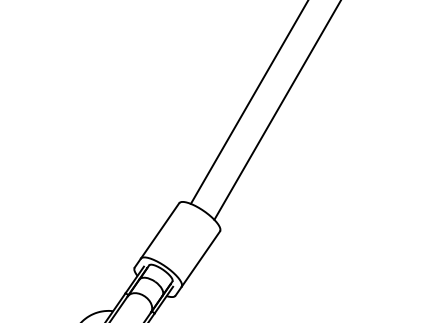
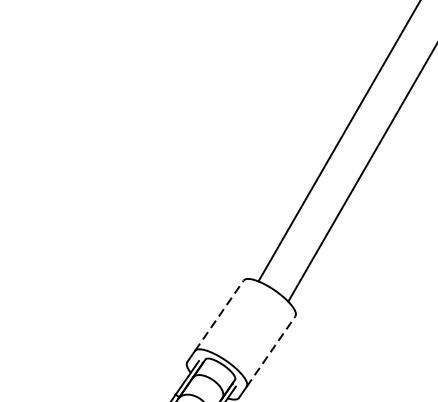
line: (160, 230) -> (219, 315), solid -> dashed
line: (200, 259) -> (270, 351), solid -> dashed

